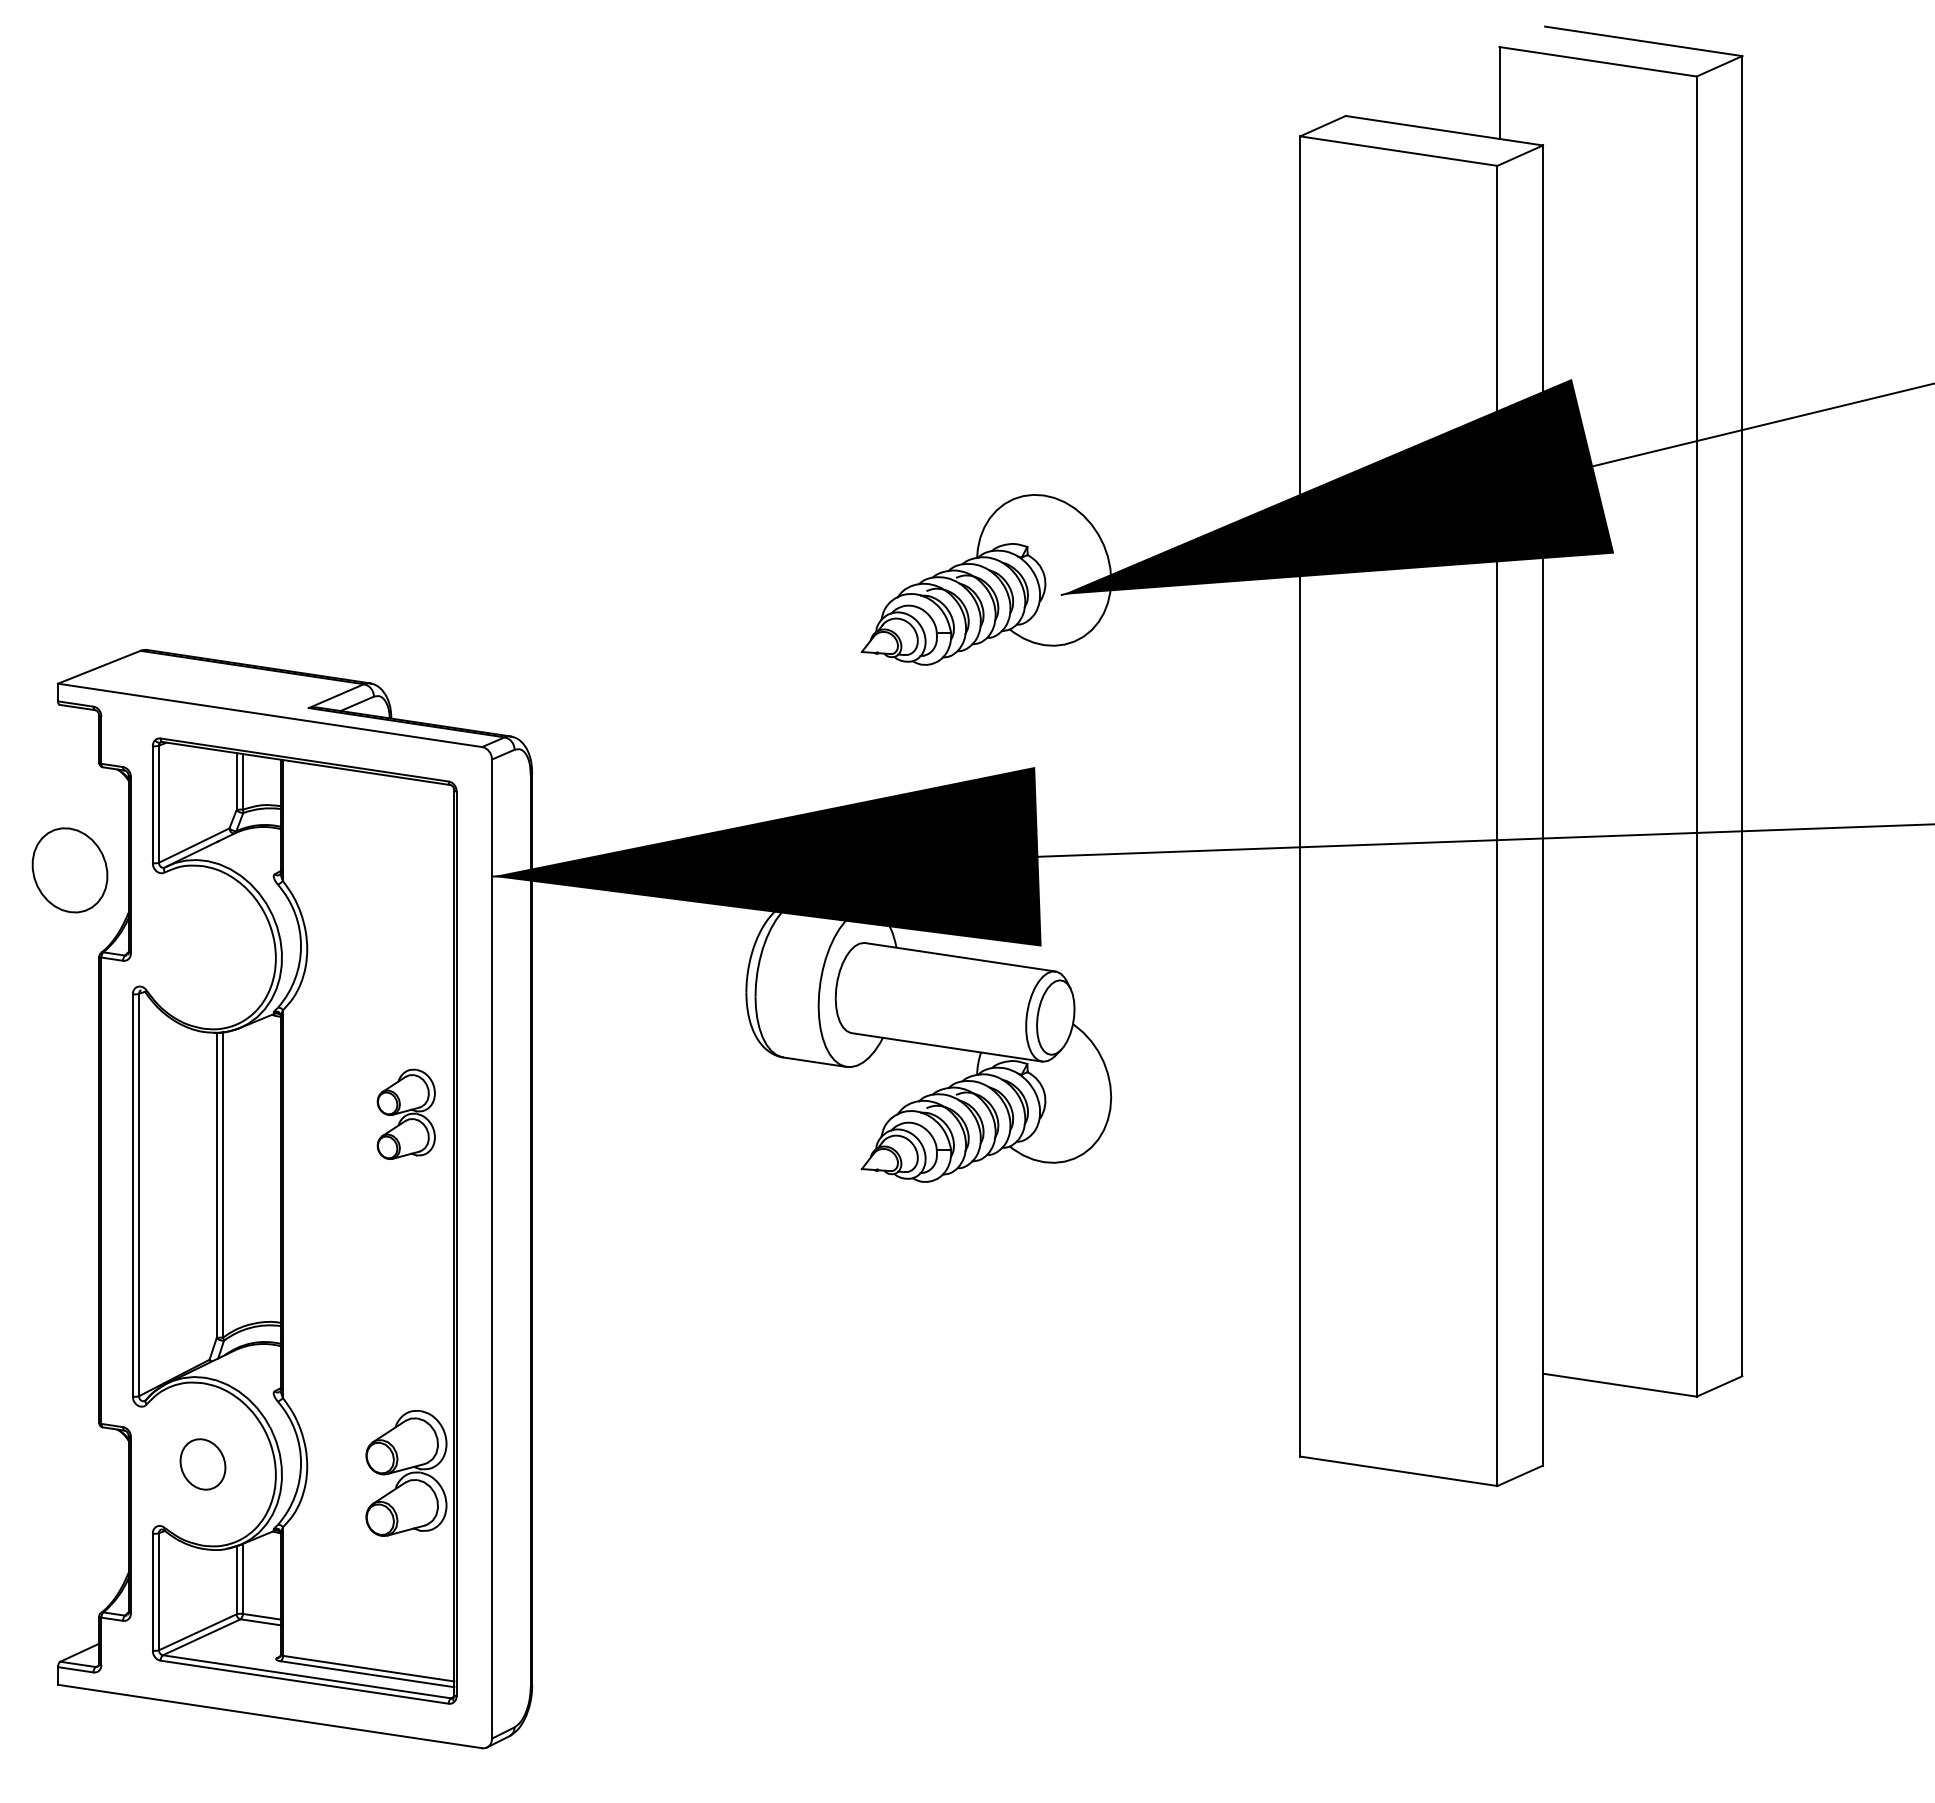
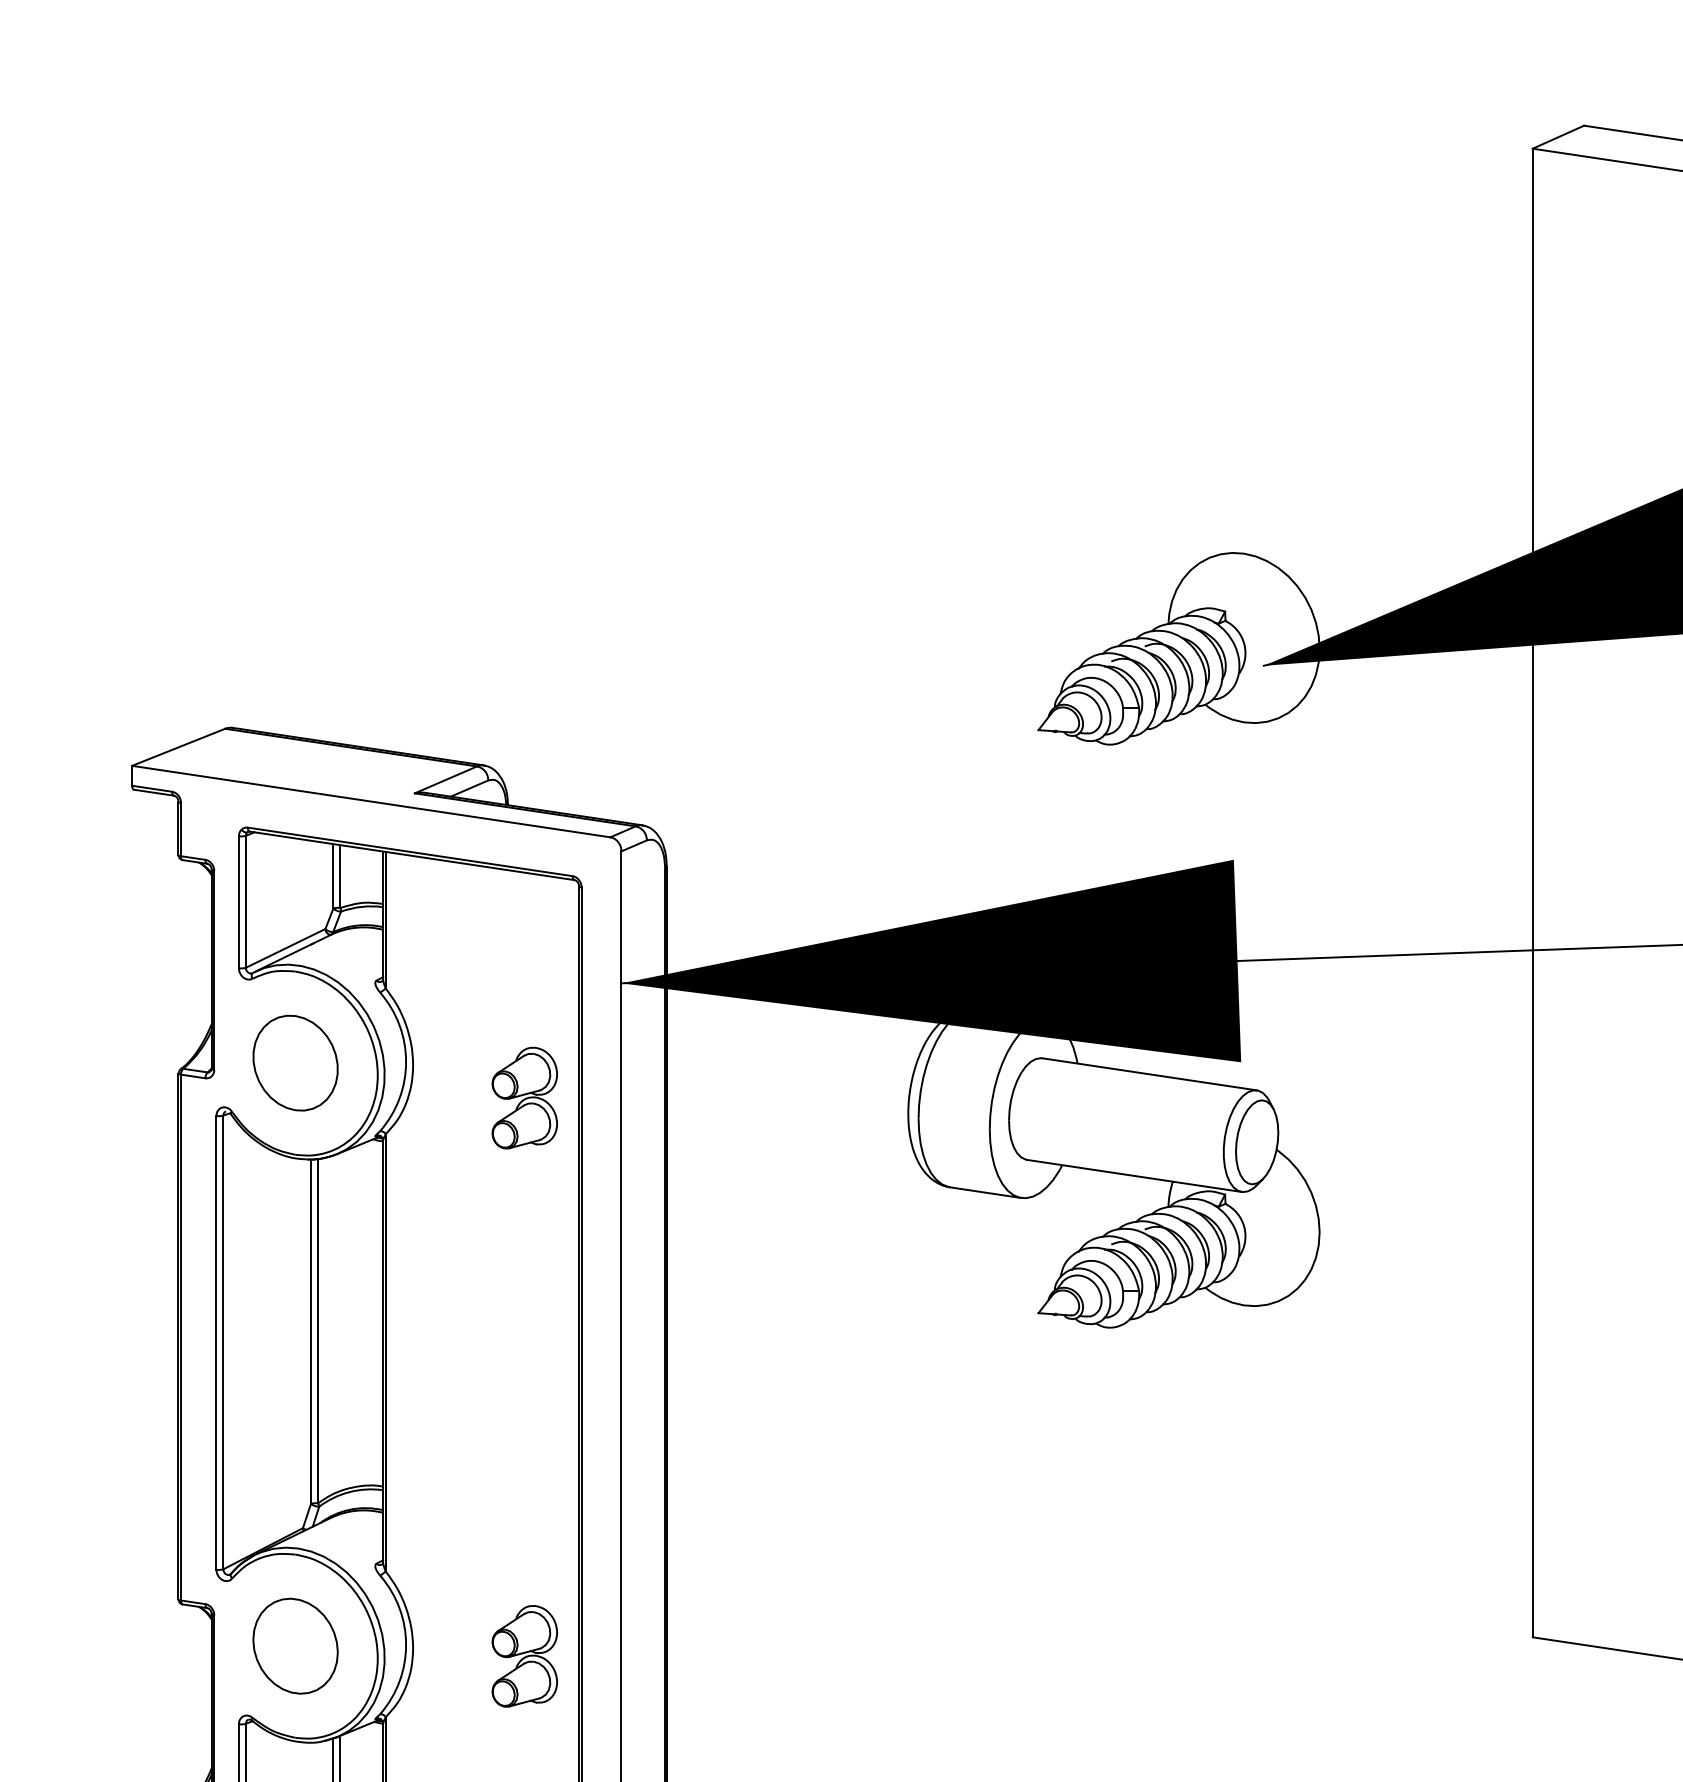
part: (69, 870) -> (294, 1063), moved
part: (405, 1113) -> (523, 1097), moved
part: (202, 1464) -> (294, 1646), size x1.67
part: (405, 1473) -> (523, 1656), size x0.71

